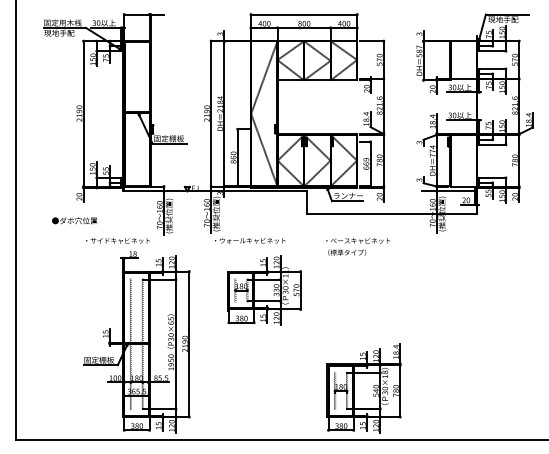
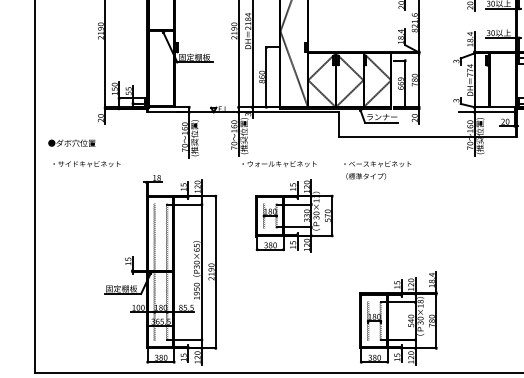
text: (74, 220) -> (71, 142), moved
text: (117, 240) -> (86, 163), moved
text: (358, 246) -> (378, 170), moved

